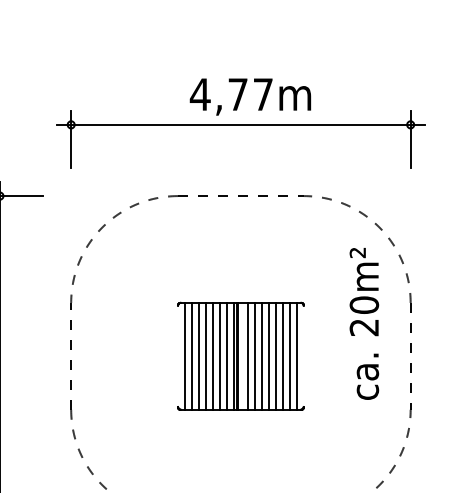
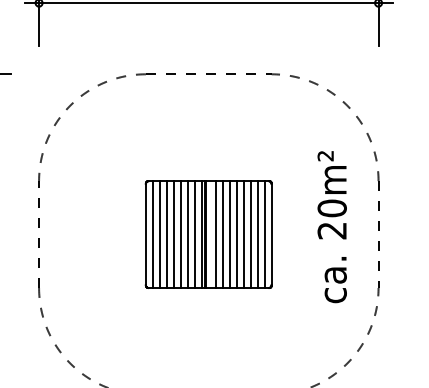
text: (364, 323) -> (332, 226), moved
line: (178, 355) -> (146, 233), added
line: (303, 355) -> (271, 233), added

